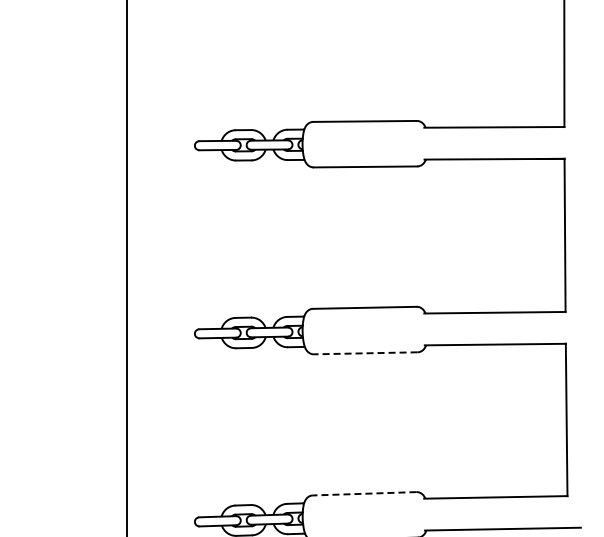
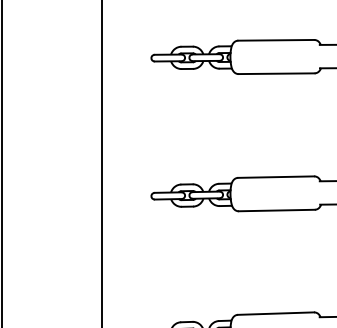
line: (365, 353) -> (276, 210), dashed -> solid
line: (364, 493) -> (275, 313), dashed -> solid

